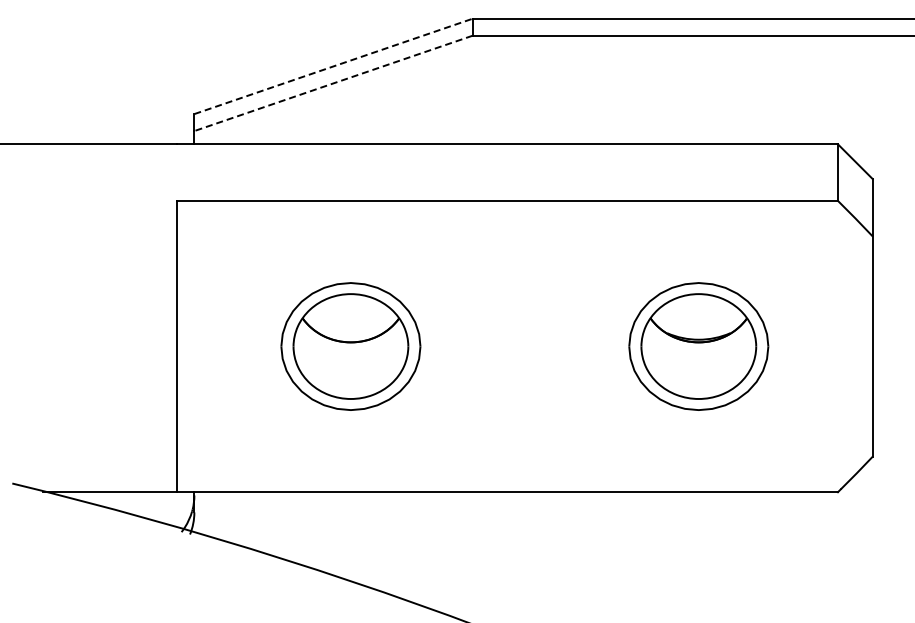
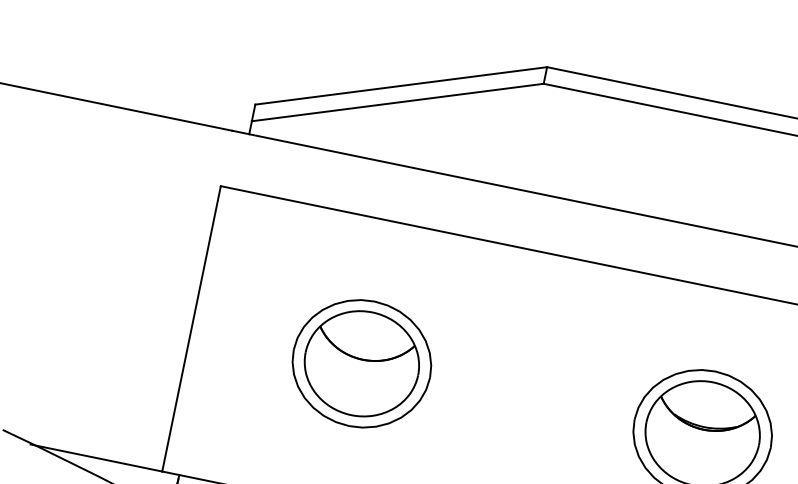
line: (334, 66) -> (402, 86), dashed -> solid
line: (333, 83) -> (397, 102), dashed -> solid

